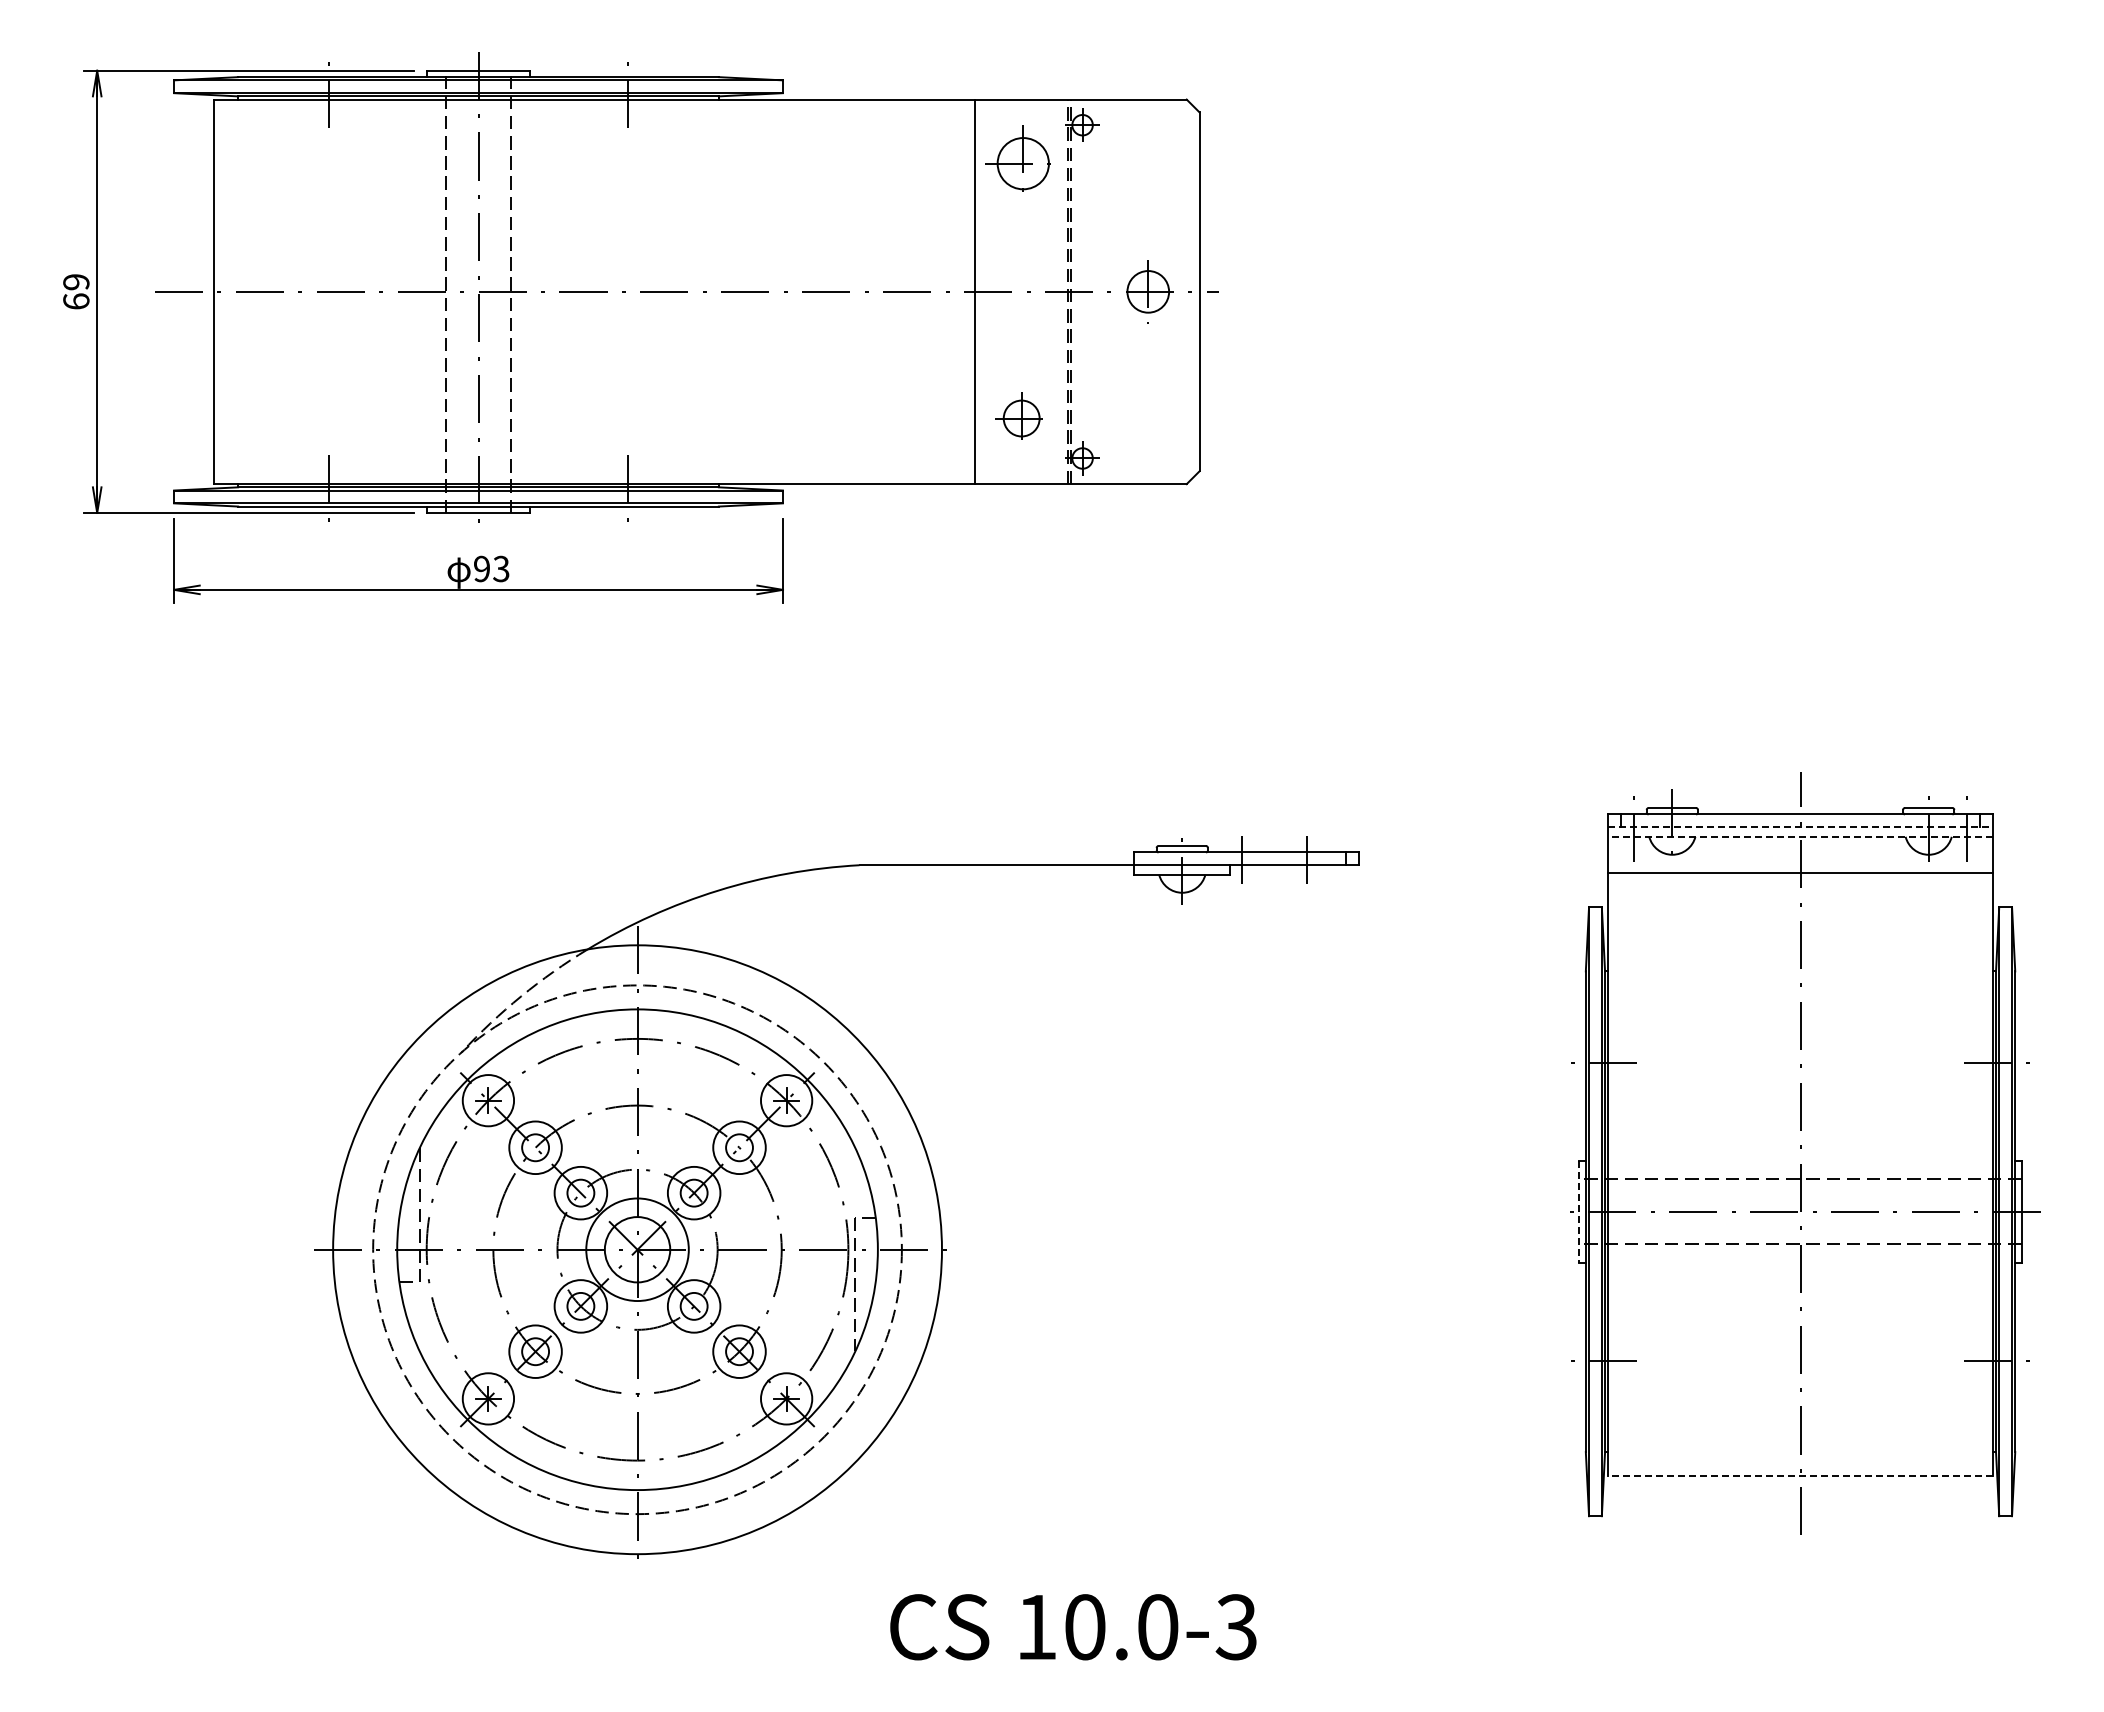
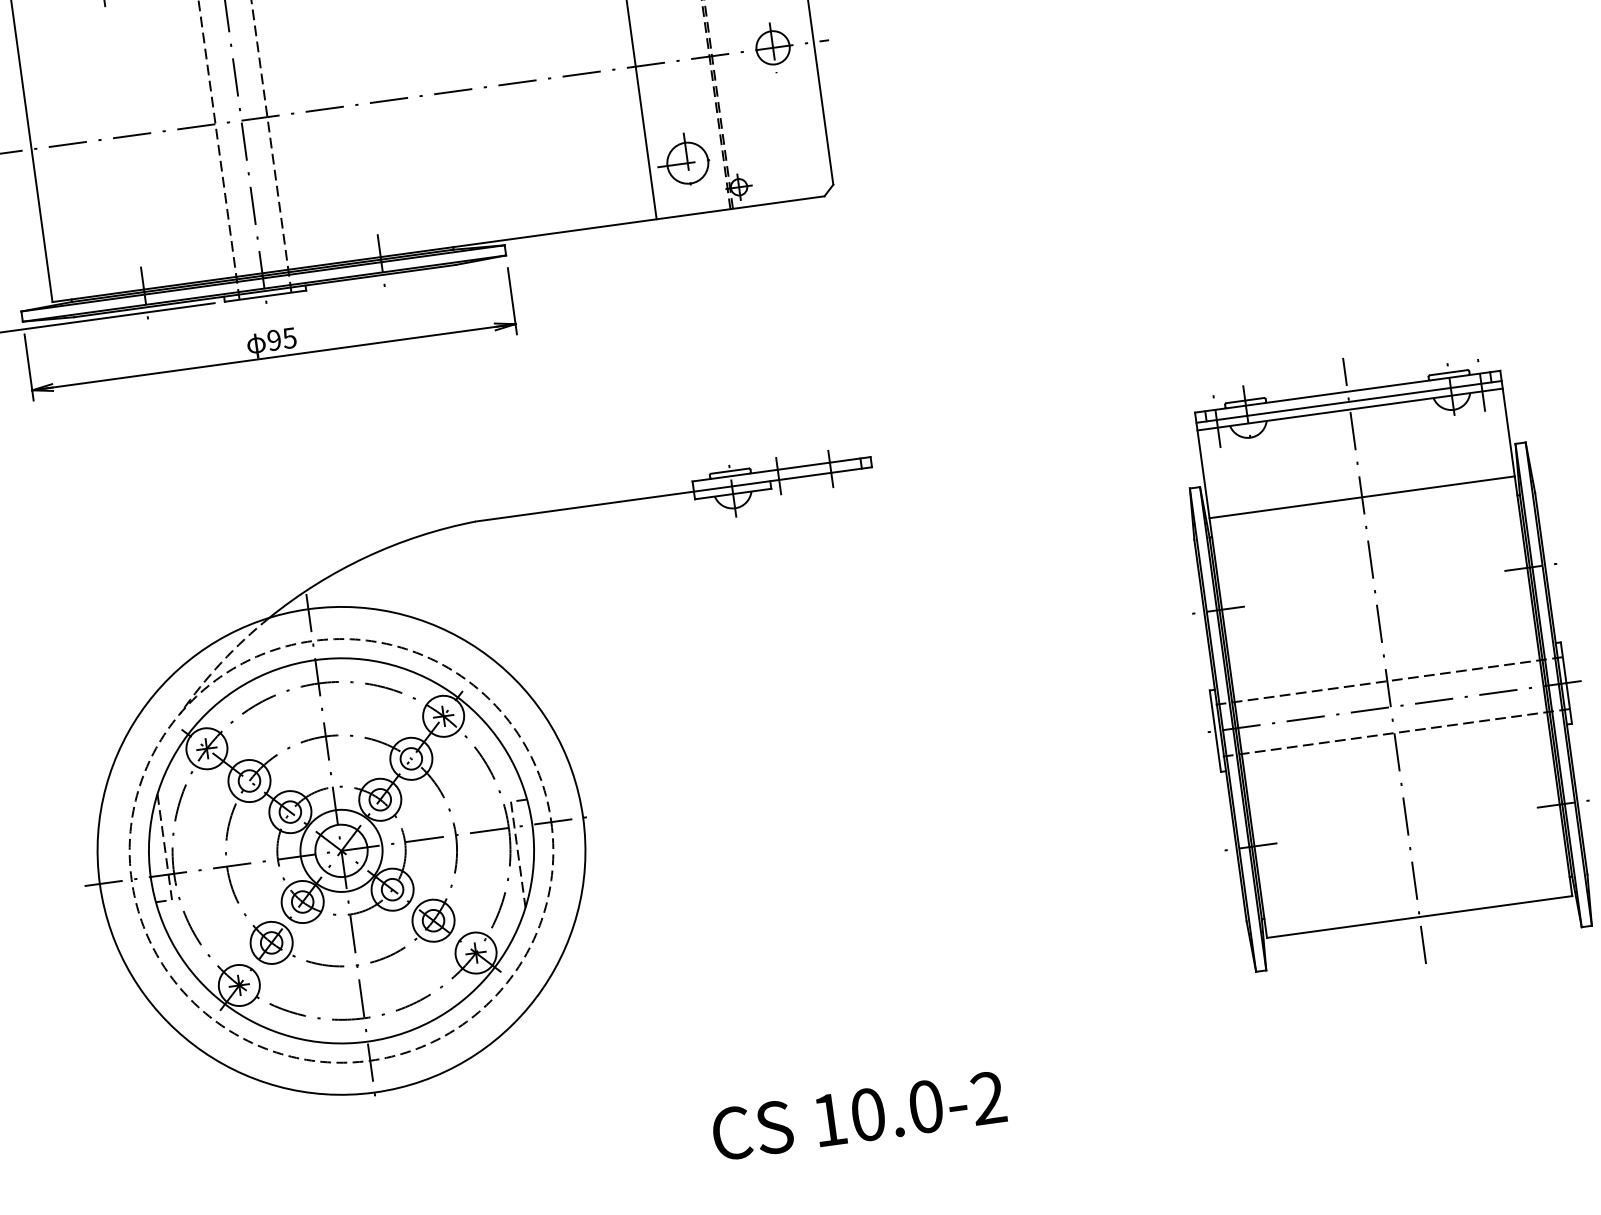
part: (1017, 414) -> (682, 159), size x1.43
text: (501, 568) -> (289, 337), 93 -> 95
line: (1801, 827) -> (1349, 402), dashed -> solid
line: (1800, 836) -> (1350, 409), dashed -> solid
line: (1800, 873) -> (1362, 497), moved
part: (836, 1197) -> (493, 787), moved
line: (1579, 1212) -> (1215, 731), dashed -> solid
line: (1800, 1476) -> (1419, 917), dashed -> solid
text: (1235, 1627) -> (987, 1098), 10.0-3 -> 10.0-2

